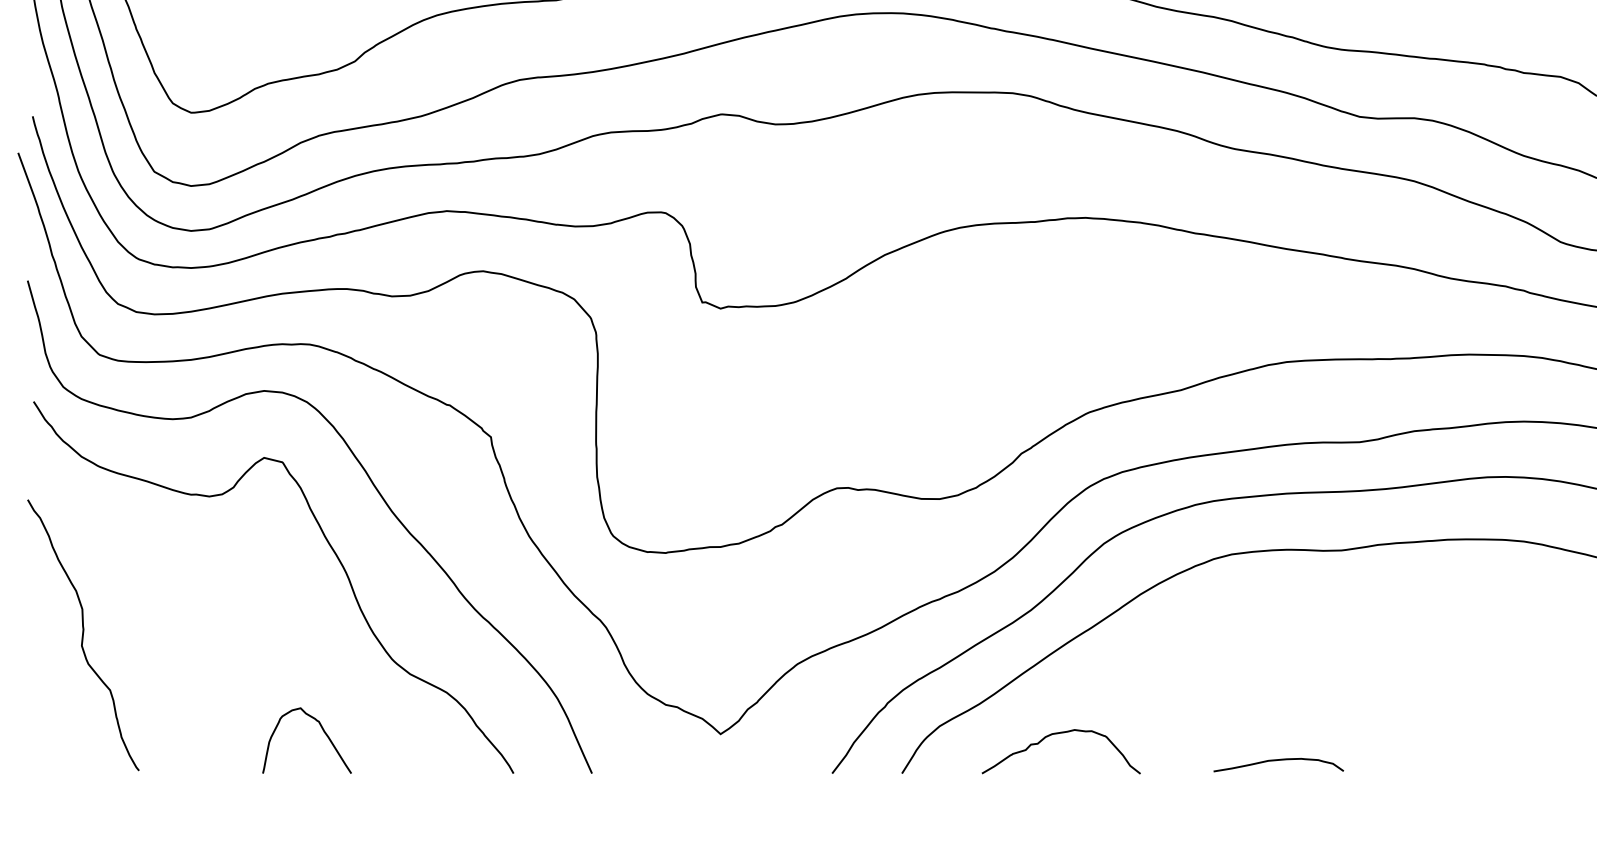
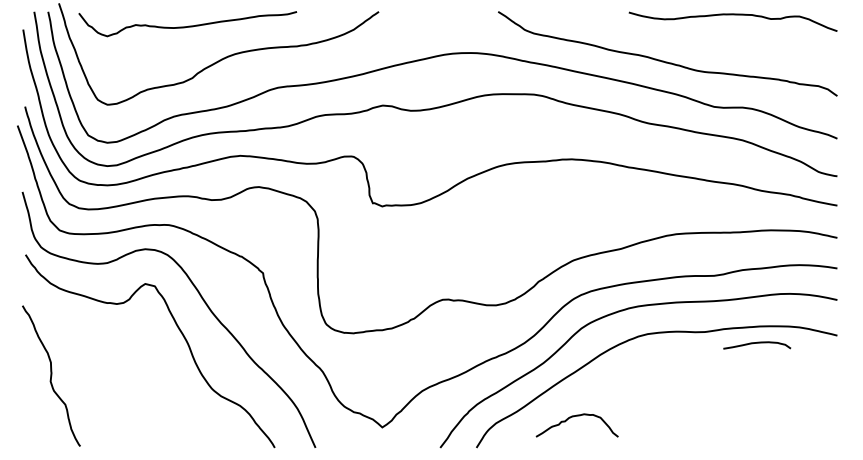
curve: (322, 732) -> (175, 426), removed
curve: (1054, 736) -> (573, 417), moved
curve: (1279, 761) -> (757, 343), moved

